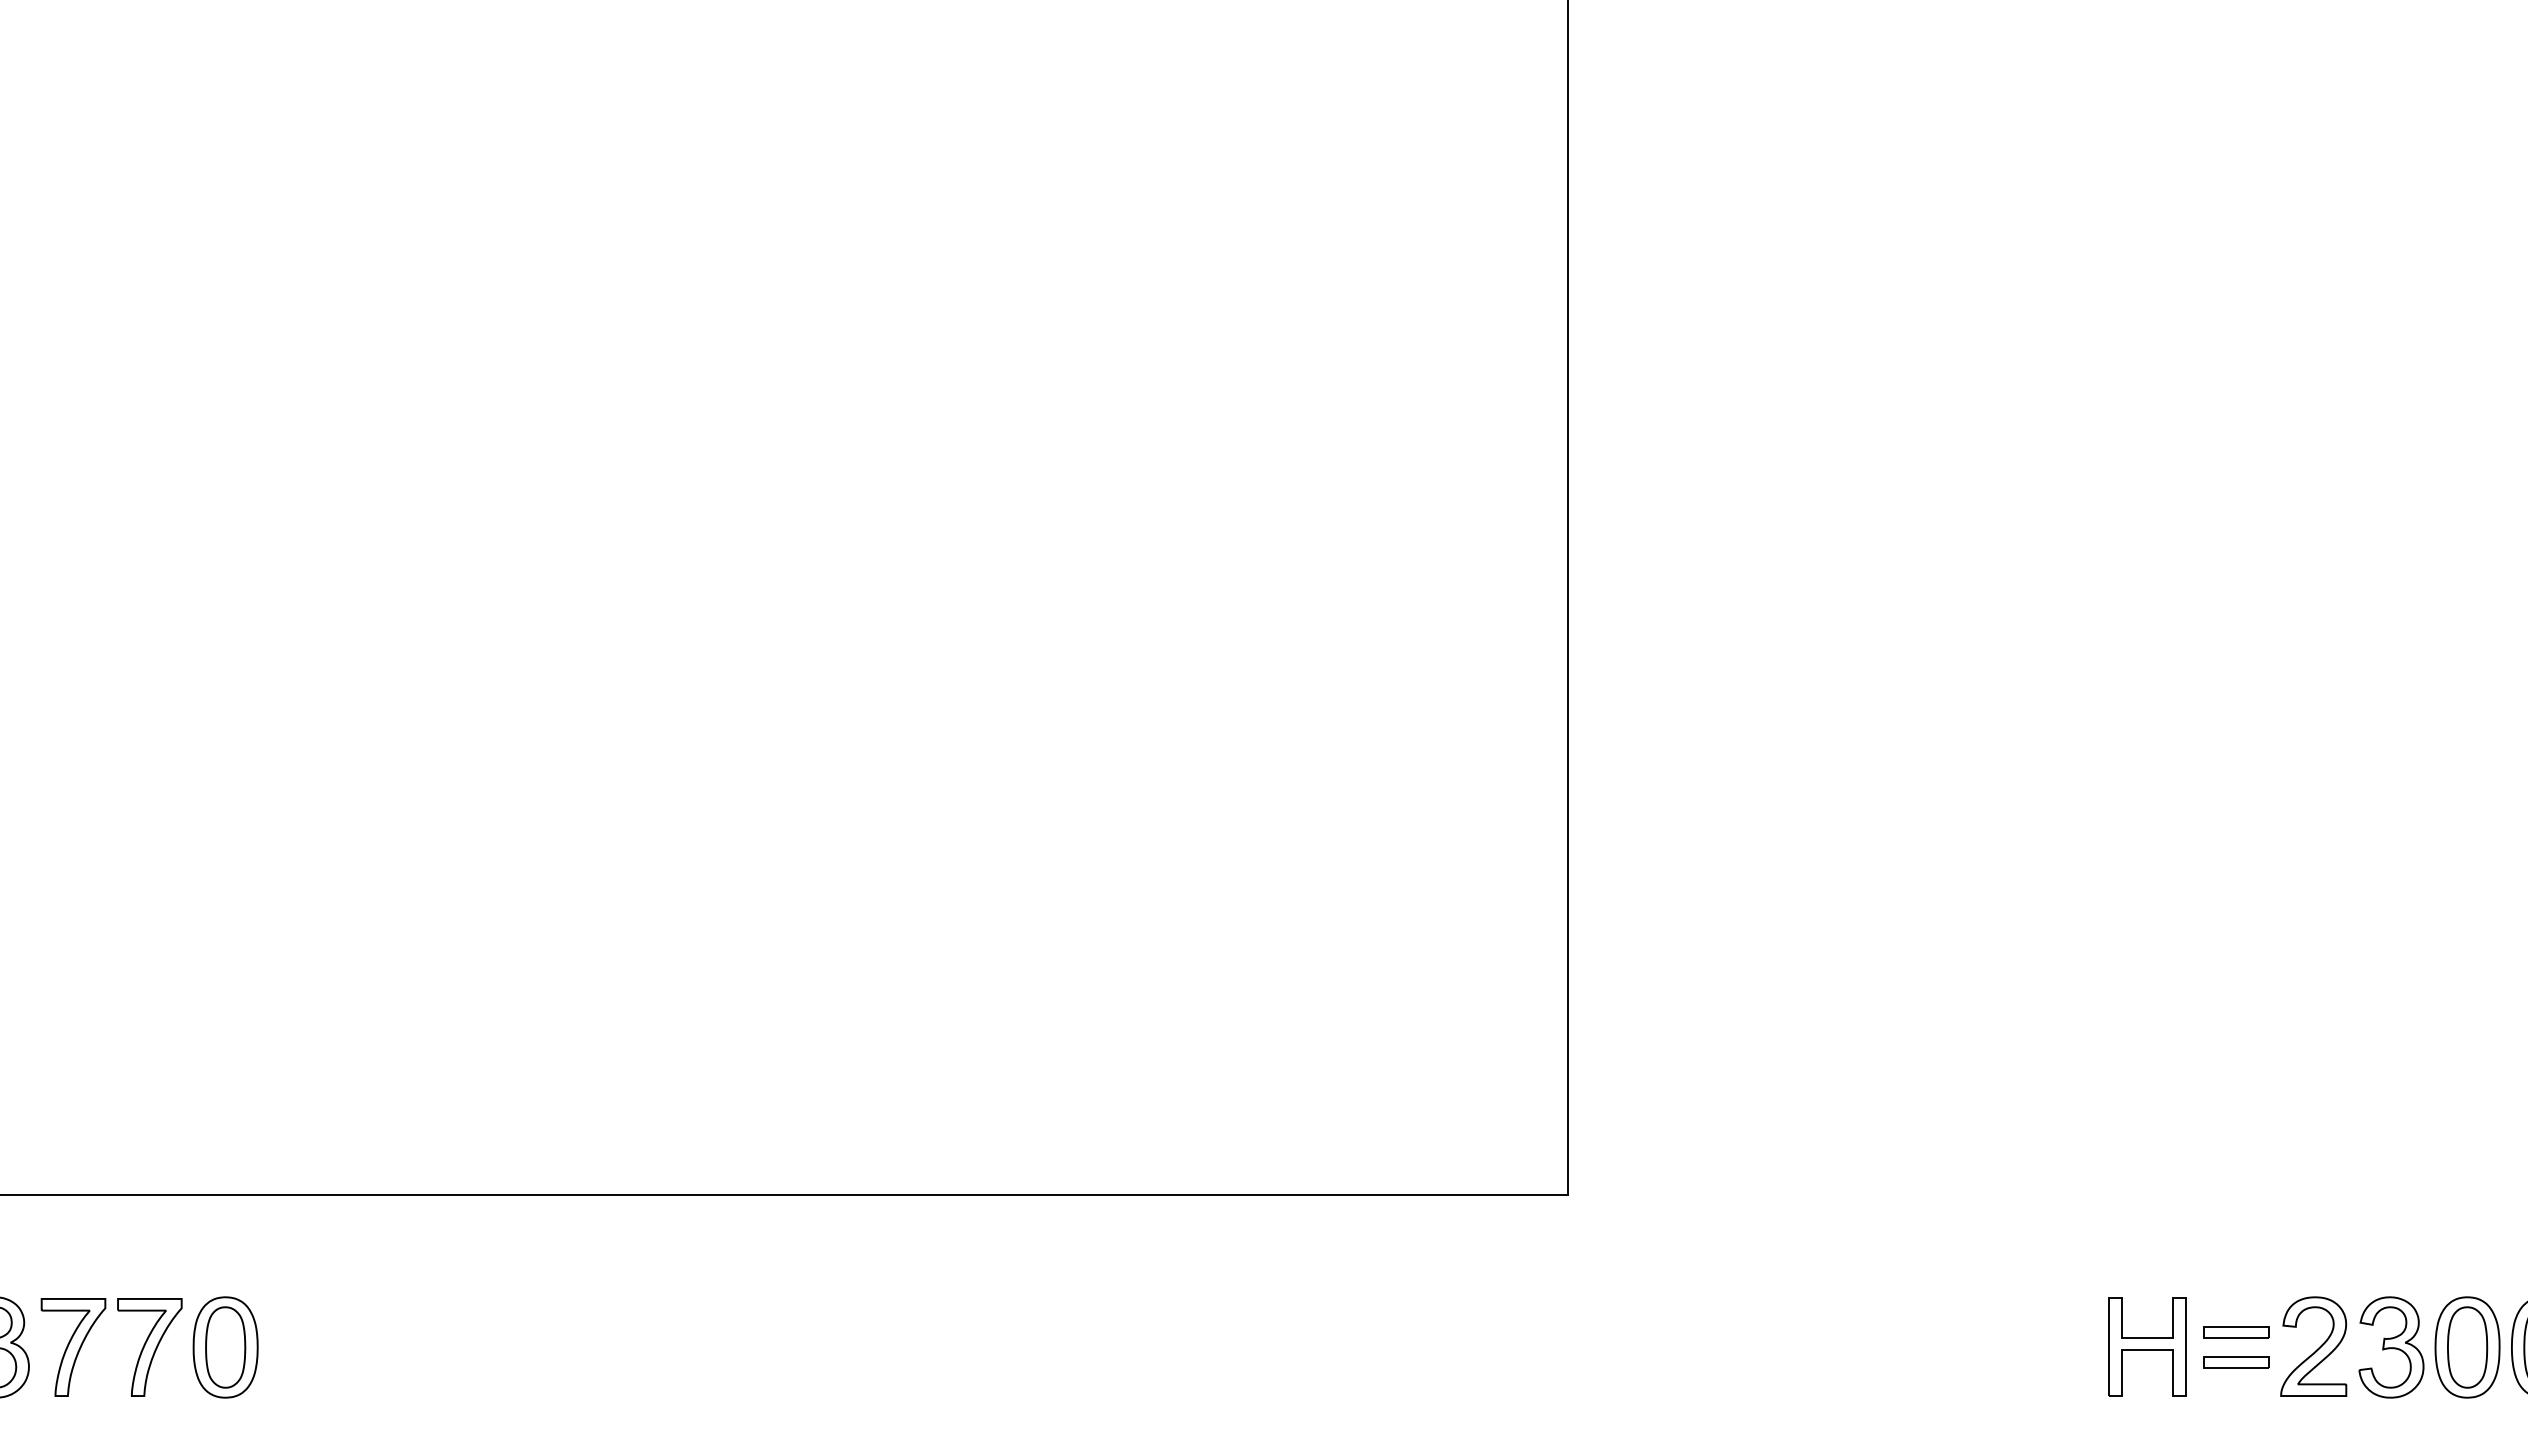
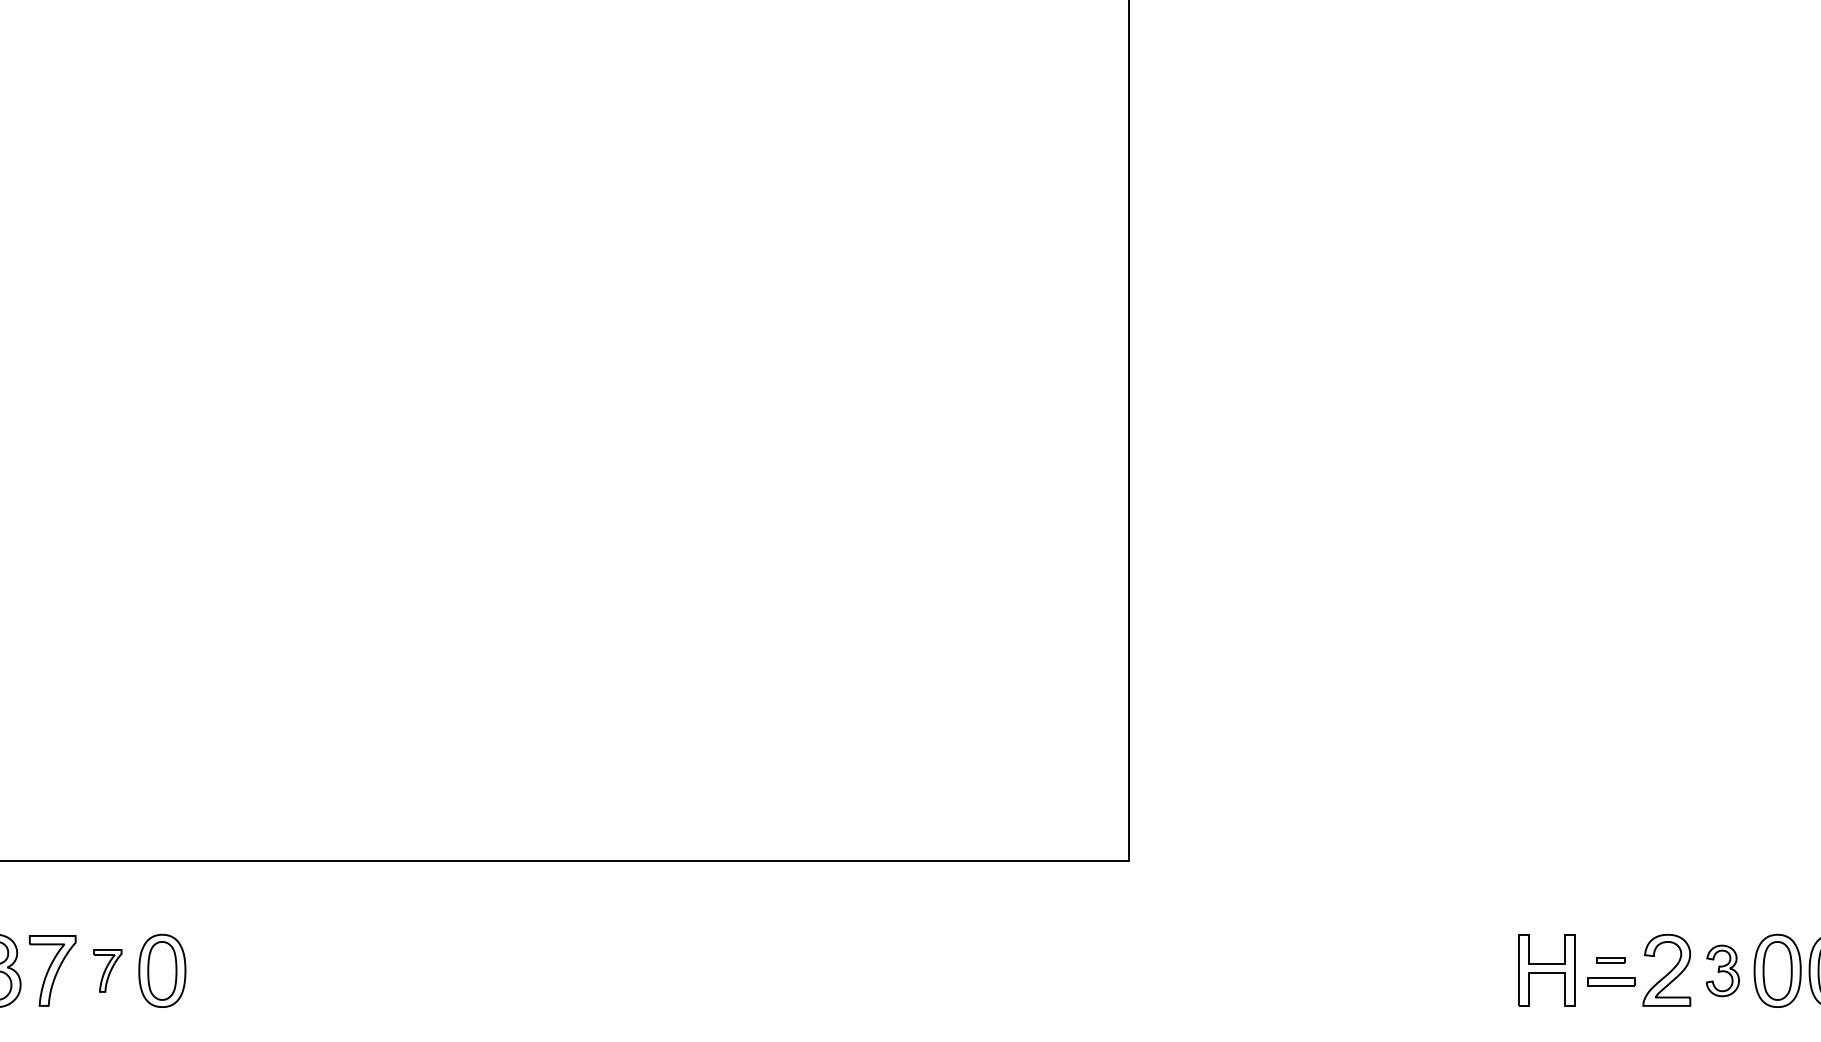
part: (2236, 1332) -> (1611, 960), size x0.6
part: (149, 1347) -> (107, 970), size x0.6
part: (2391, 1347) -> (1722, 970), size x0.7

